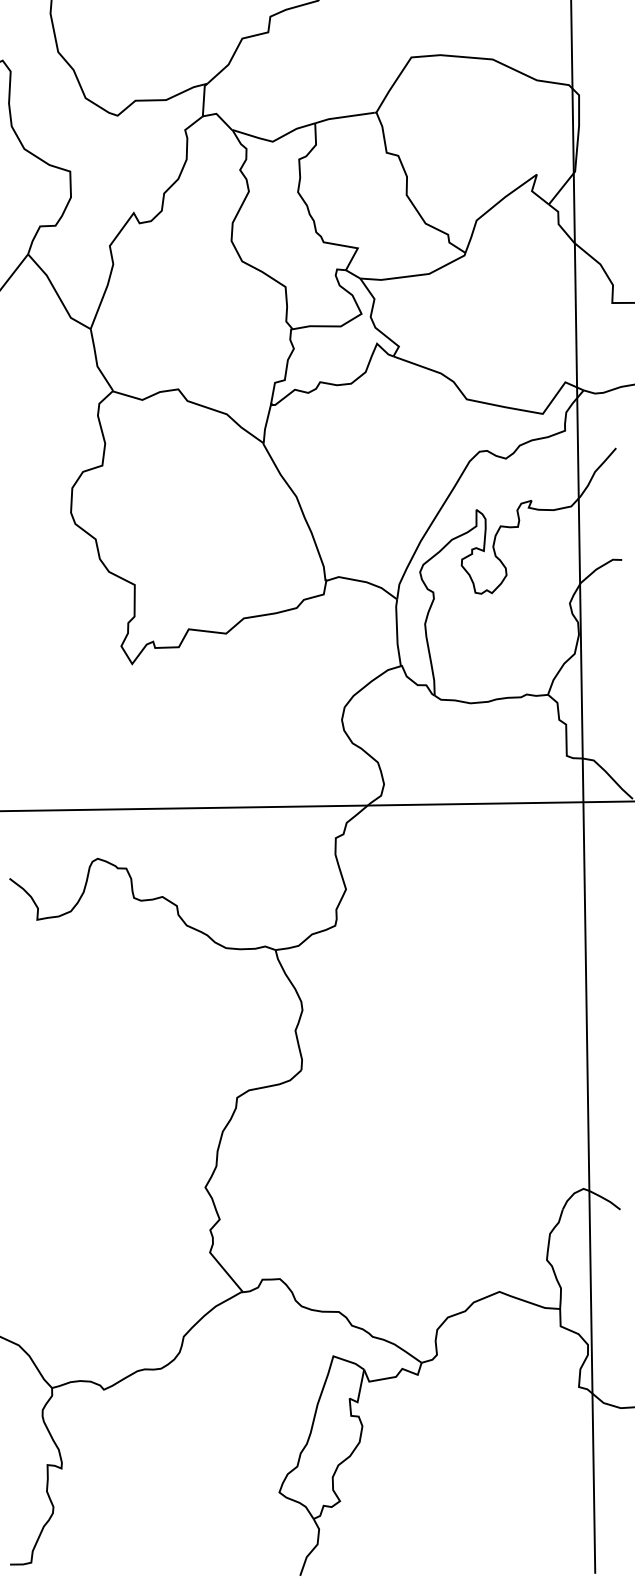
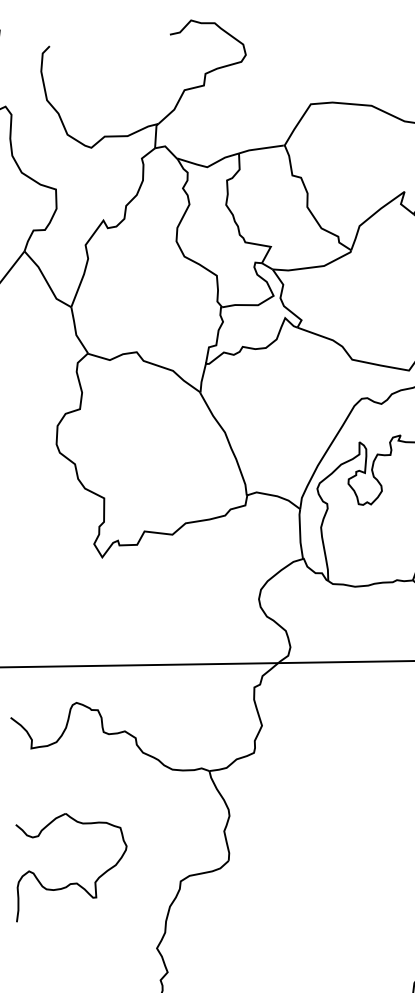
part: (95, 1099) -> (74, 882), added

